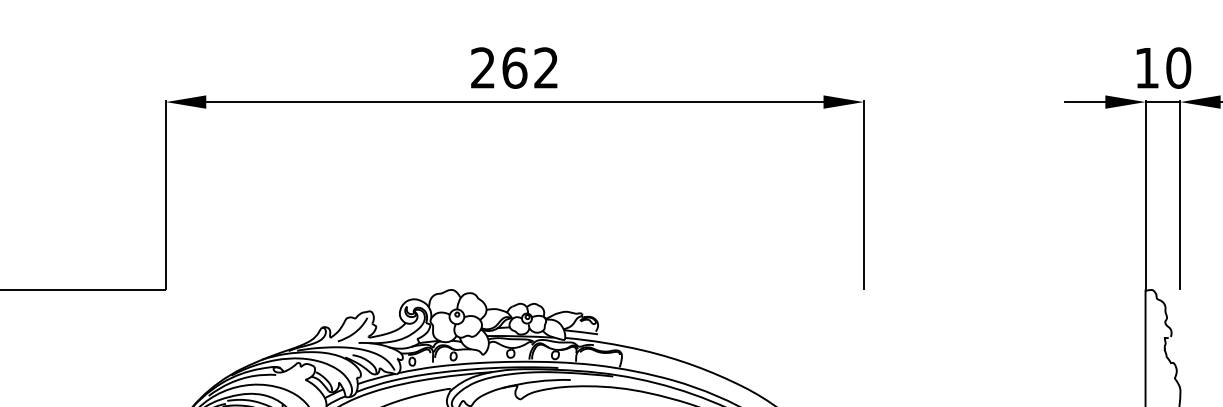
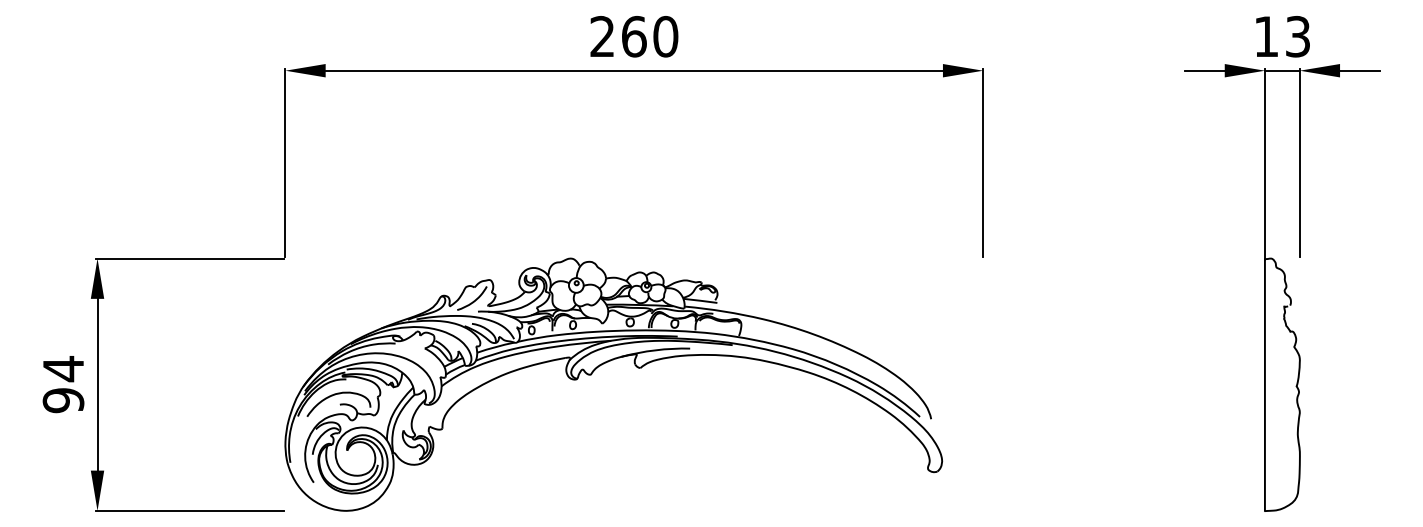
text: (546, 67) -> (665, 36), 262 -> 260
text: (1178, 67) -> (1297, 36), 10 -> 13

